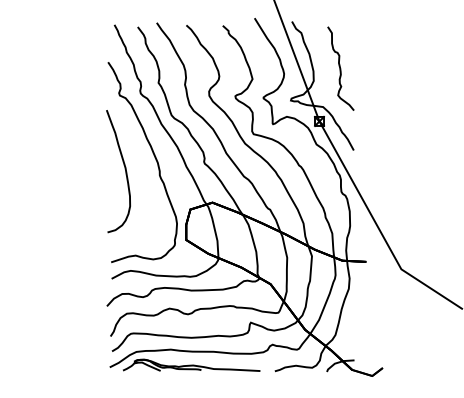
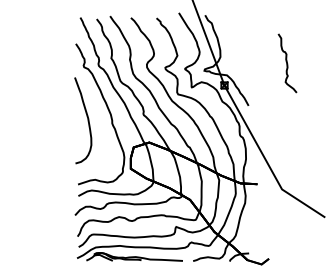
curve: (340, 68) -> (287, 63), moved

